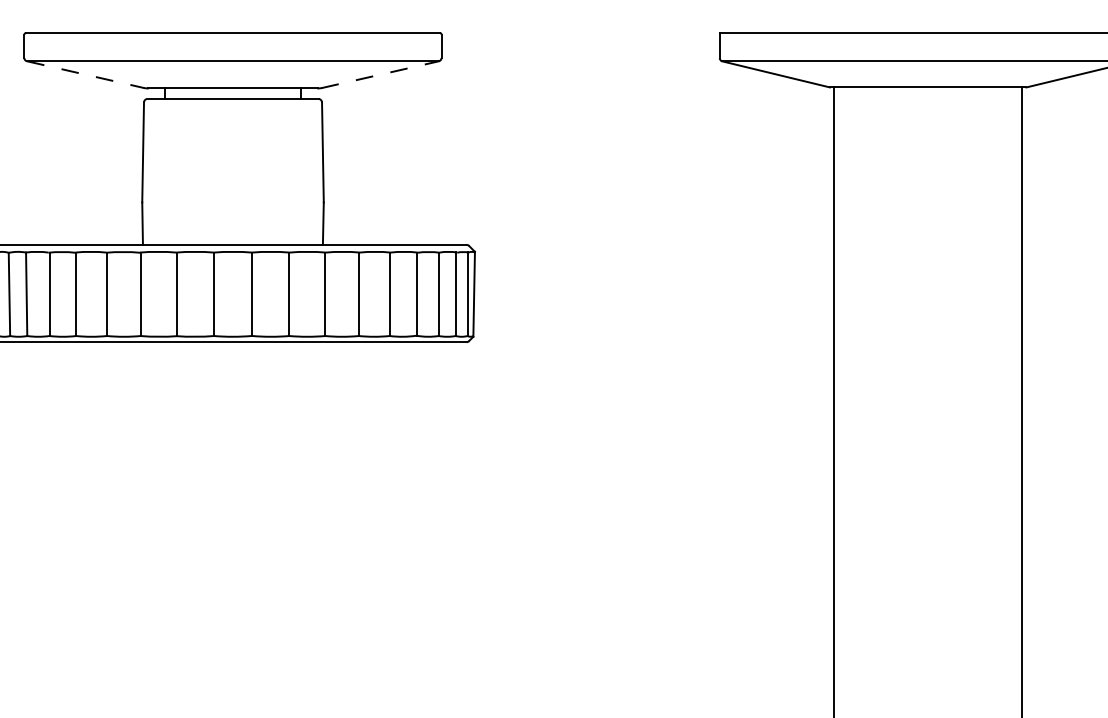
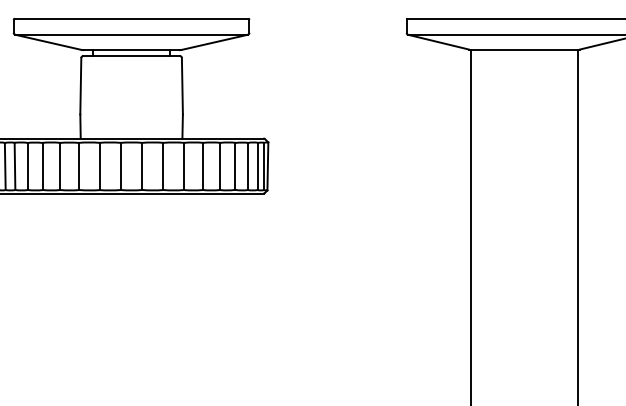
line: (85, 74) -> (48, 42), dashed -> solid
line: (381, 74) -> (215, 42), dashed -> solid

